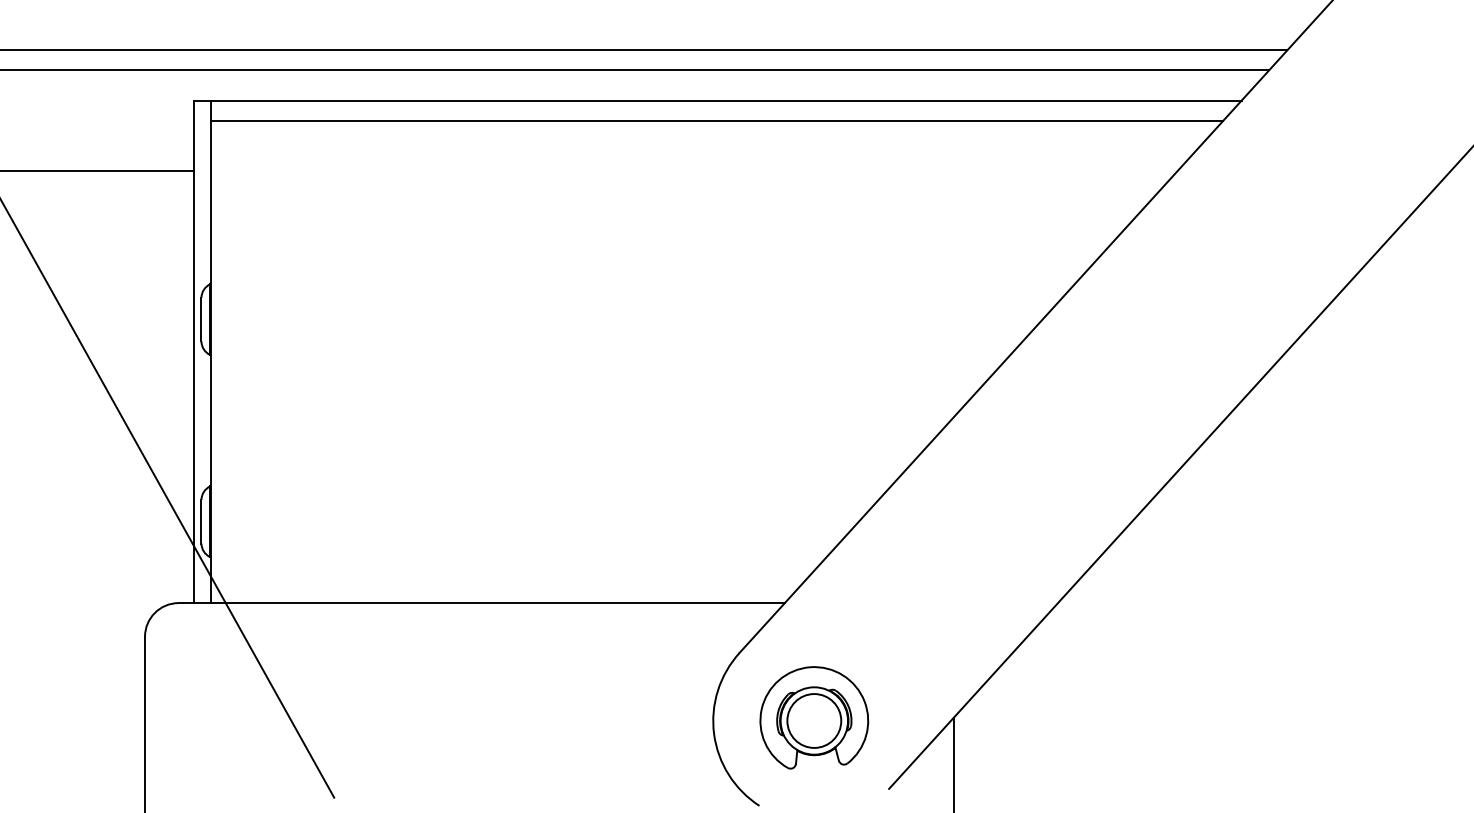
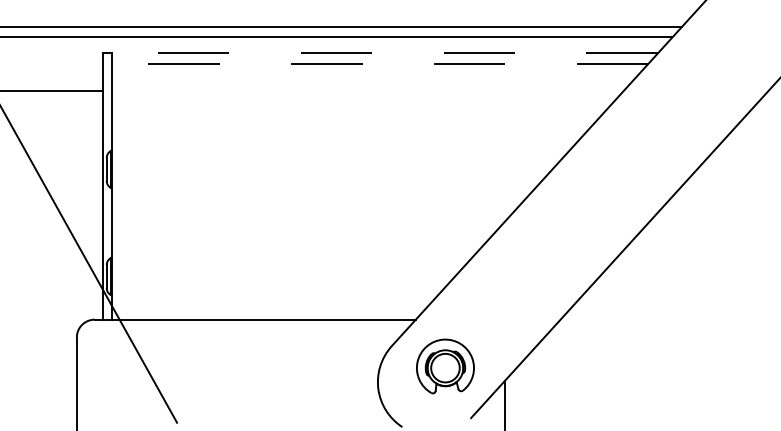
line: (725, 100) -> (384, 53), solid -> dashed
line: (716, 121) -> (379, 64), solid -> dashed
part: (814, 717) -> (445, 366), moved

